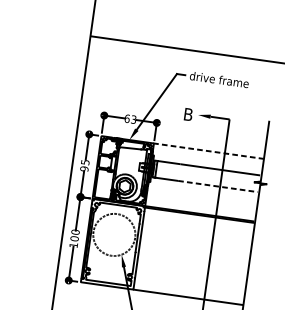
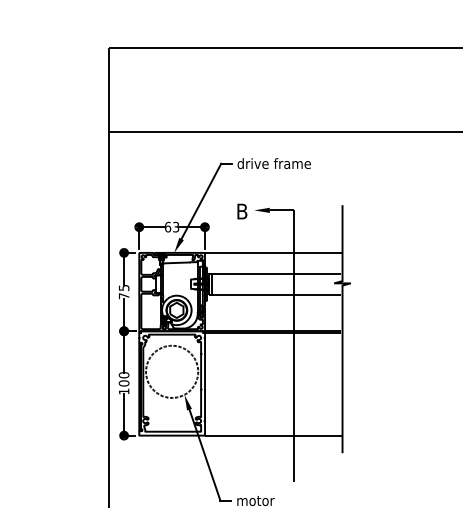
line: (208, 150) -> (273, 252), dashed -> solid
text: (83, 169) -> (123, 296), 95 -> 75
line: (217, 186) -> (290, 294), dashed -> solid

